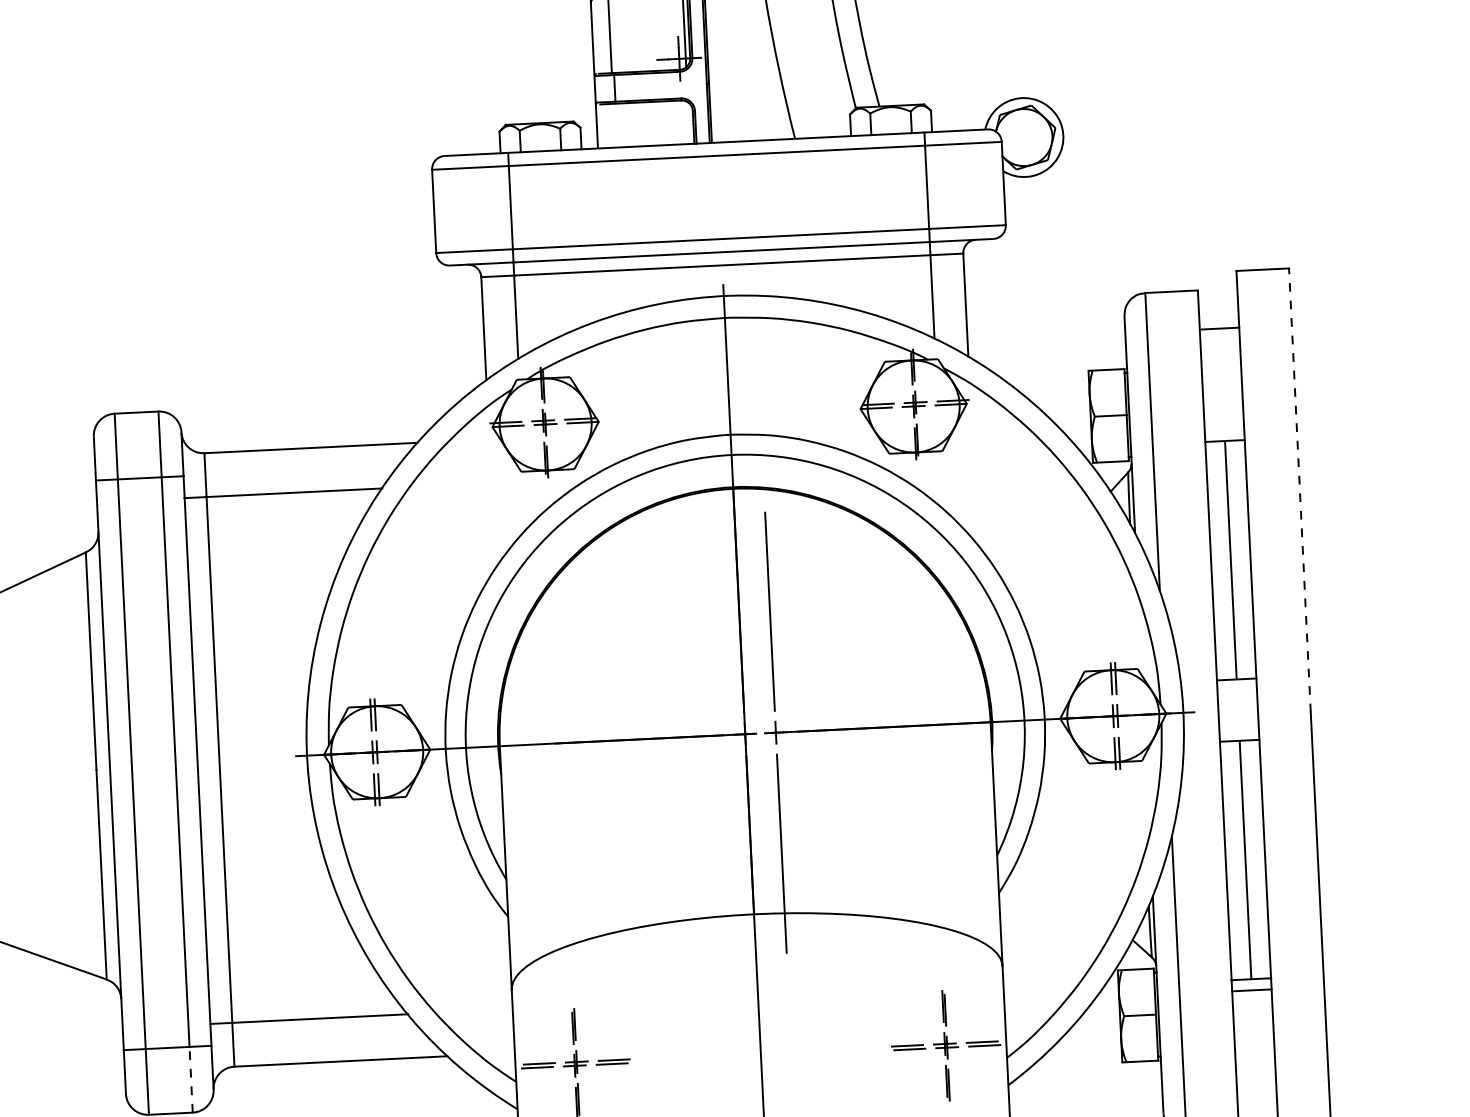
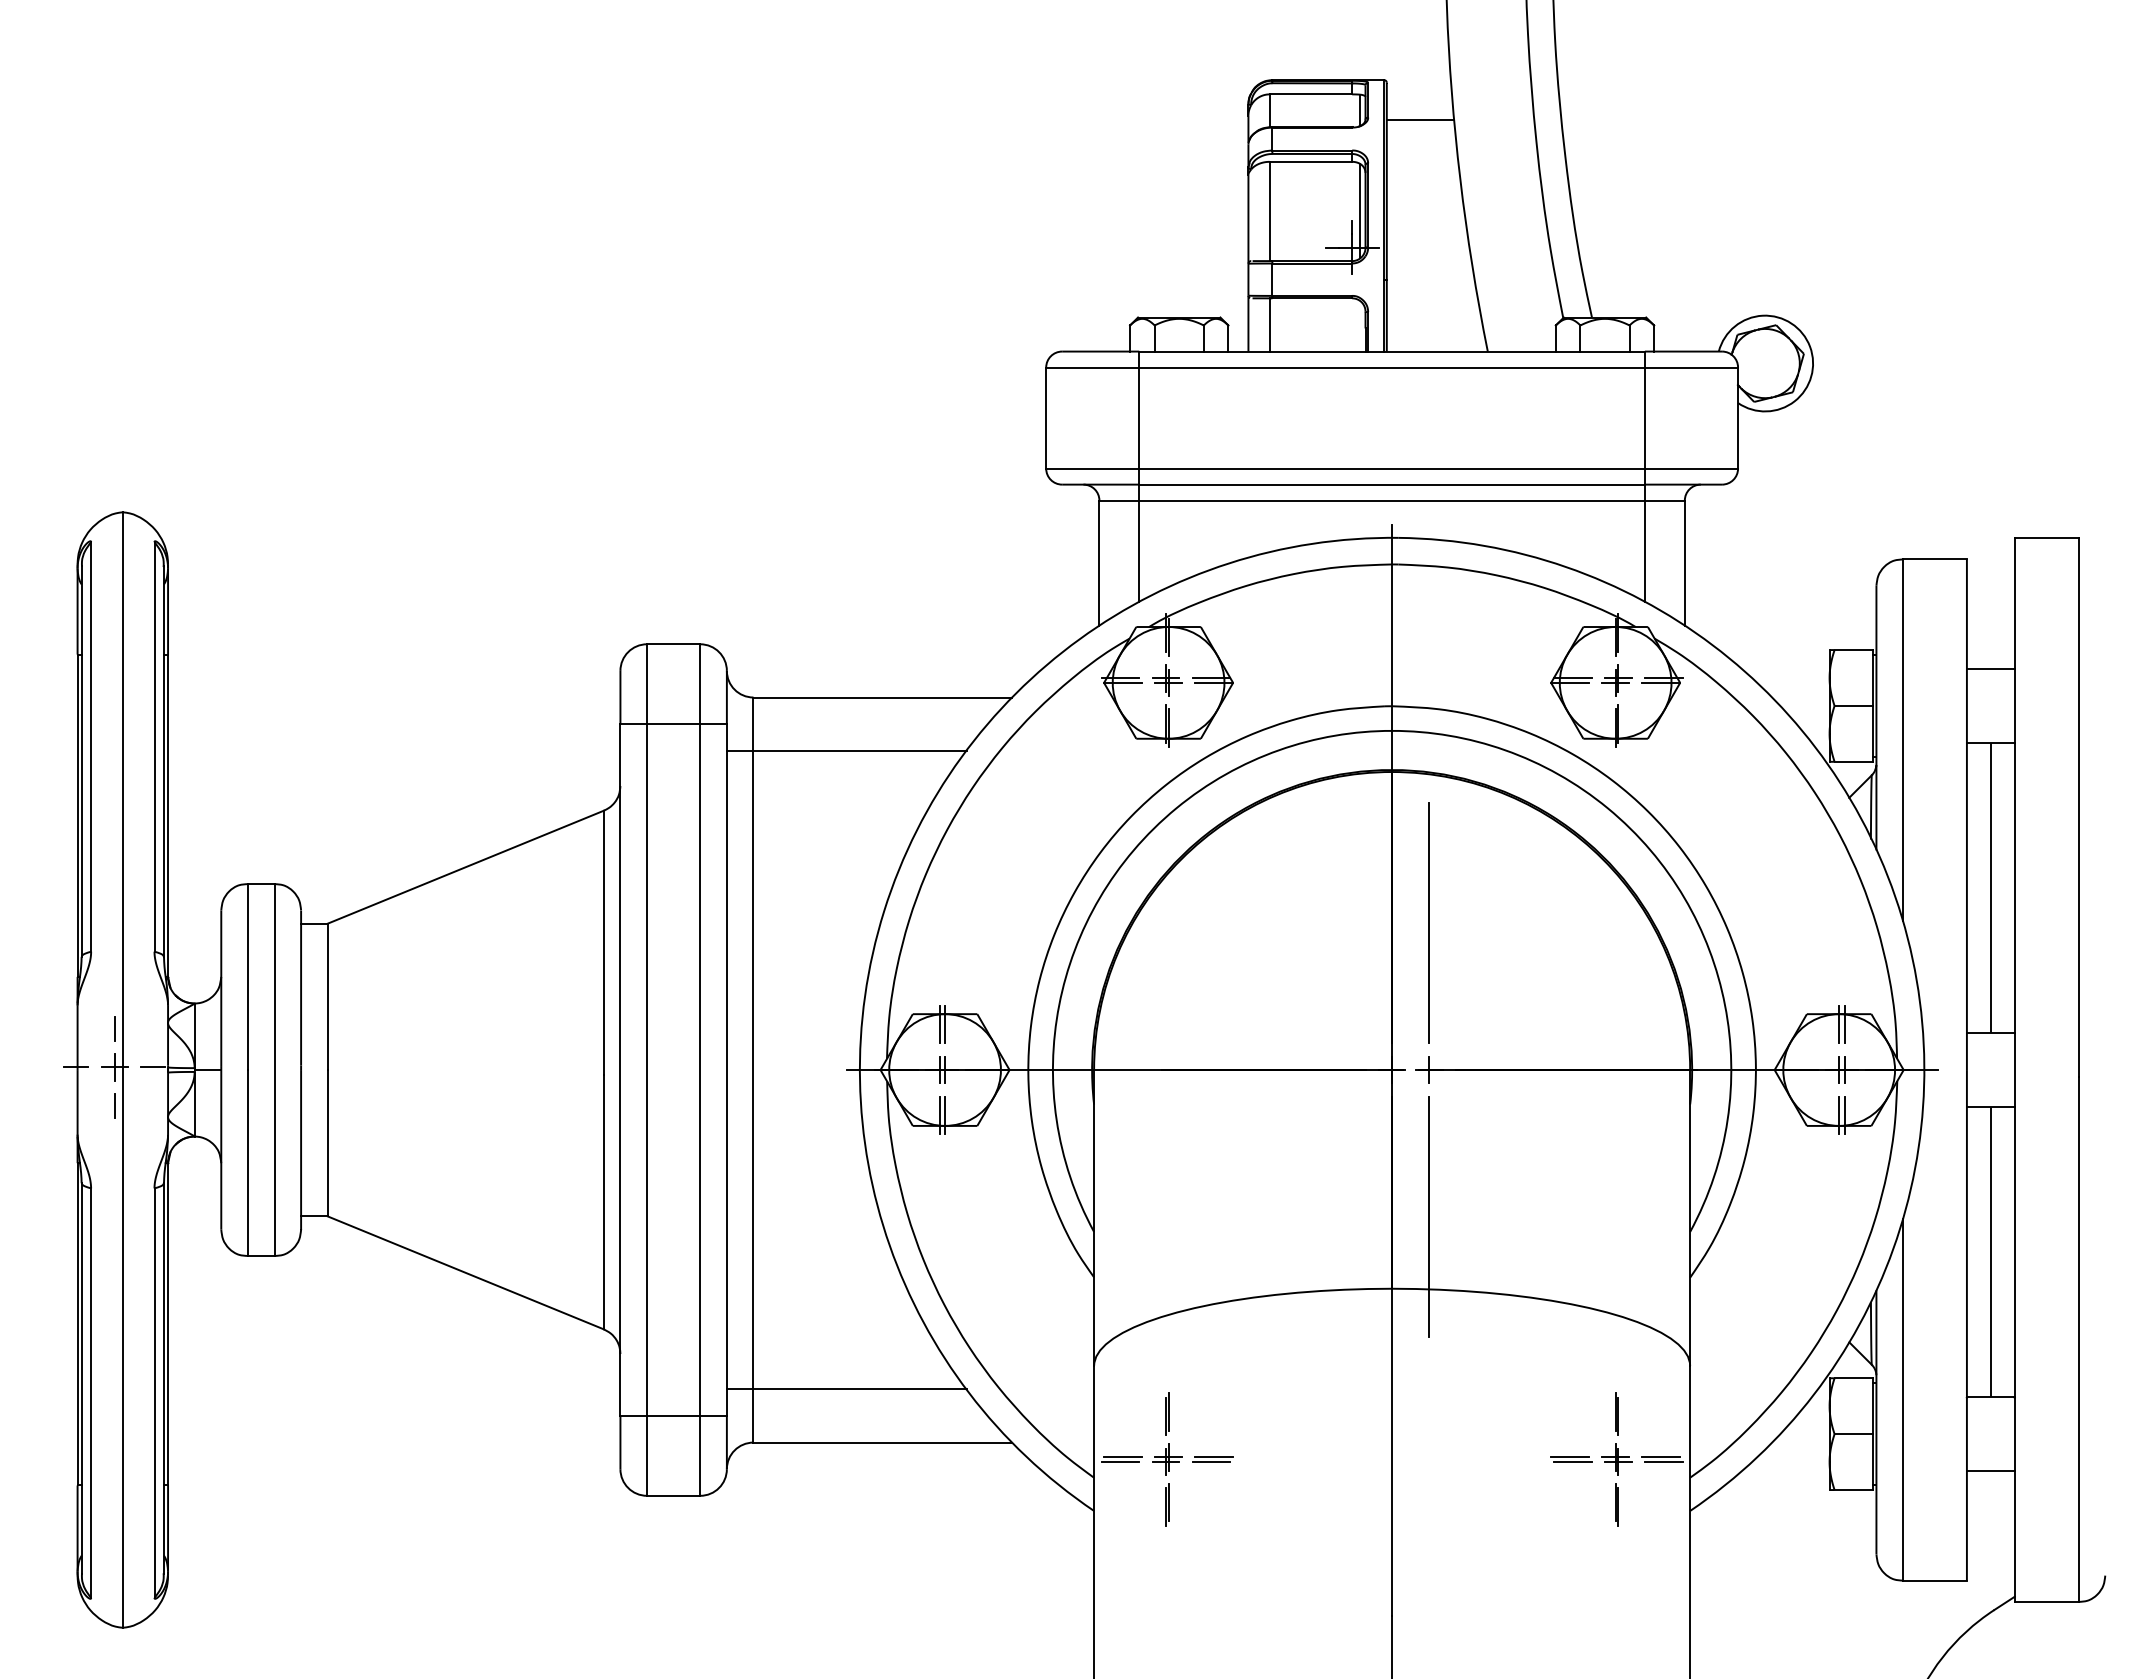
line: (614, 125) -> (1269, 324), added
line: (1219, 328) -> (1990, 668), moved
line: (1299, 490) -> (2078, 807), dashed -> solid
line: (1251, 990) -> (1990, 1471), moved
line: (191, 1079) -> (700, 1455), dashed -> solid

